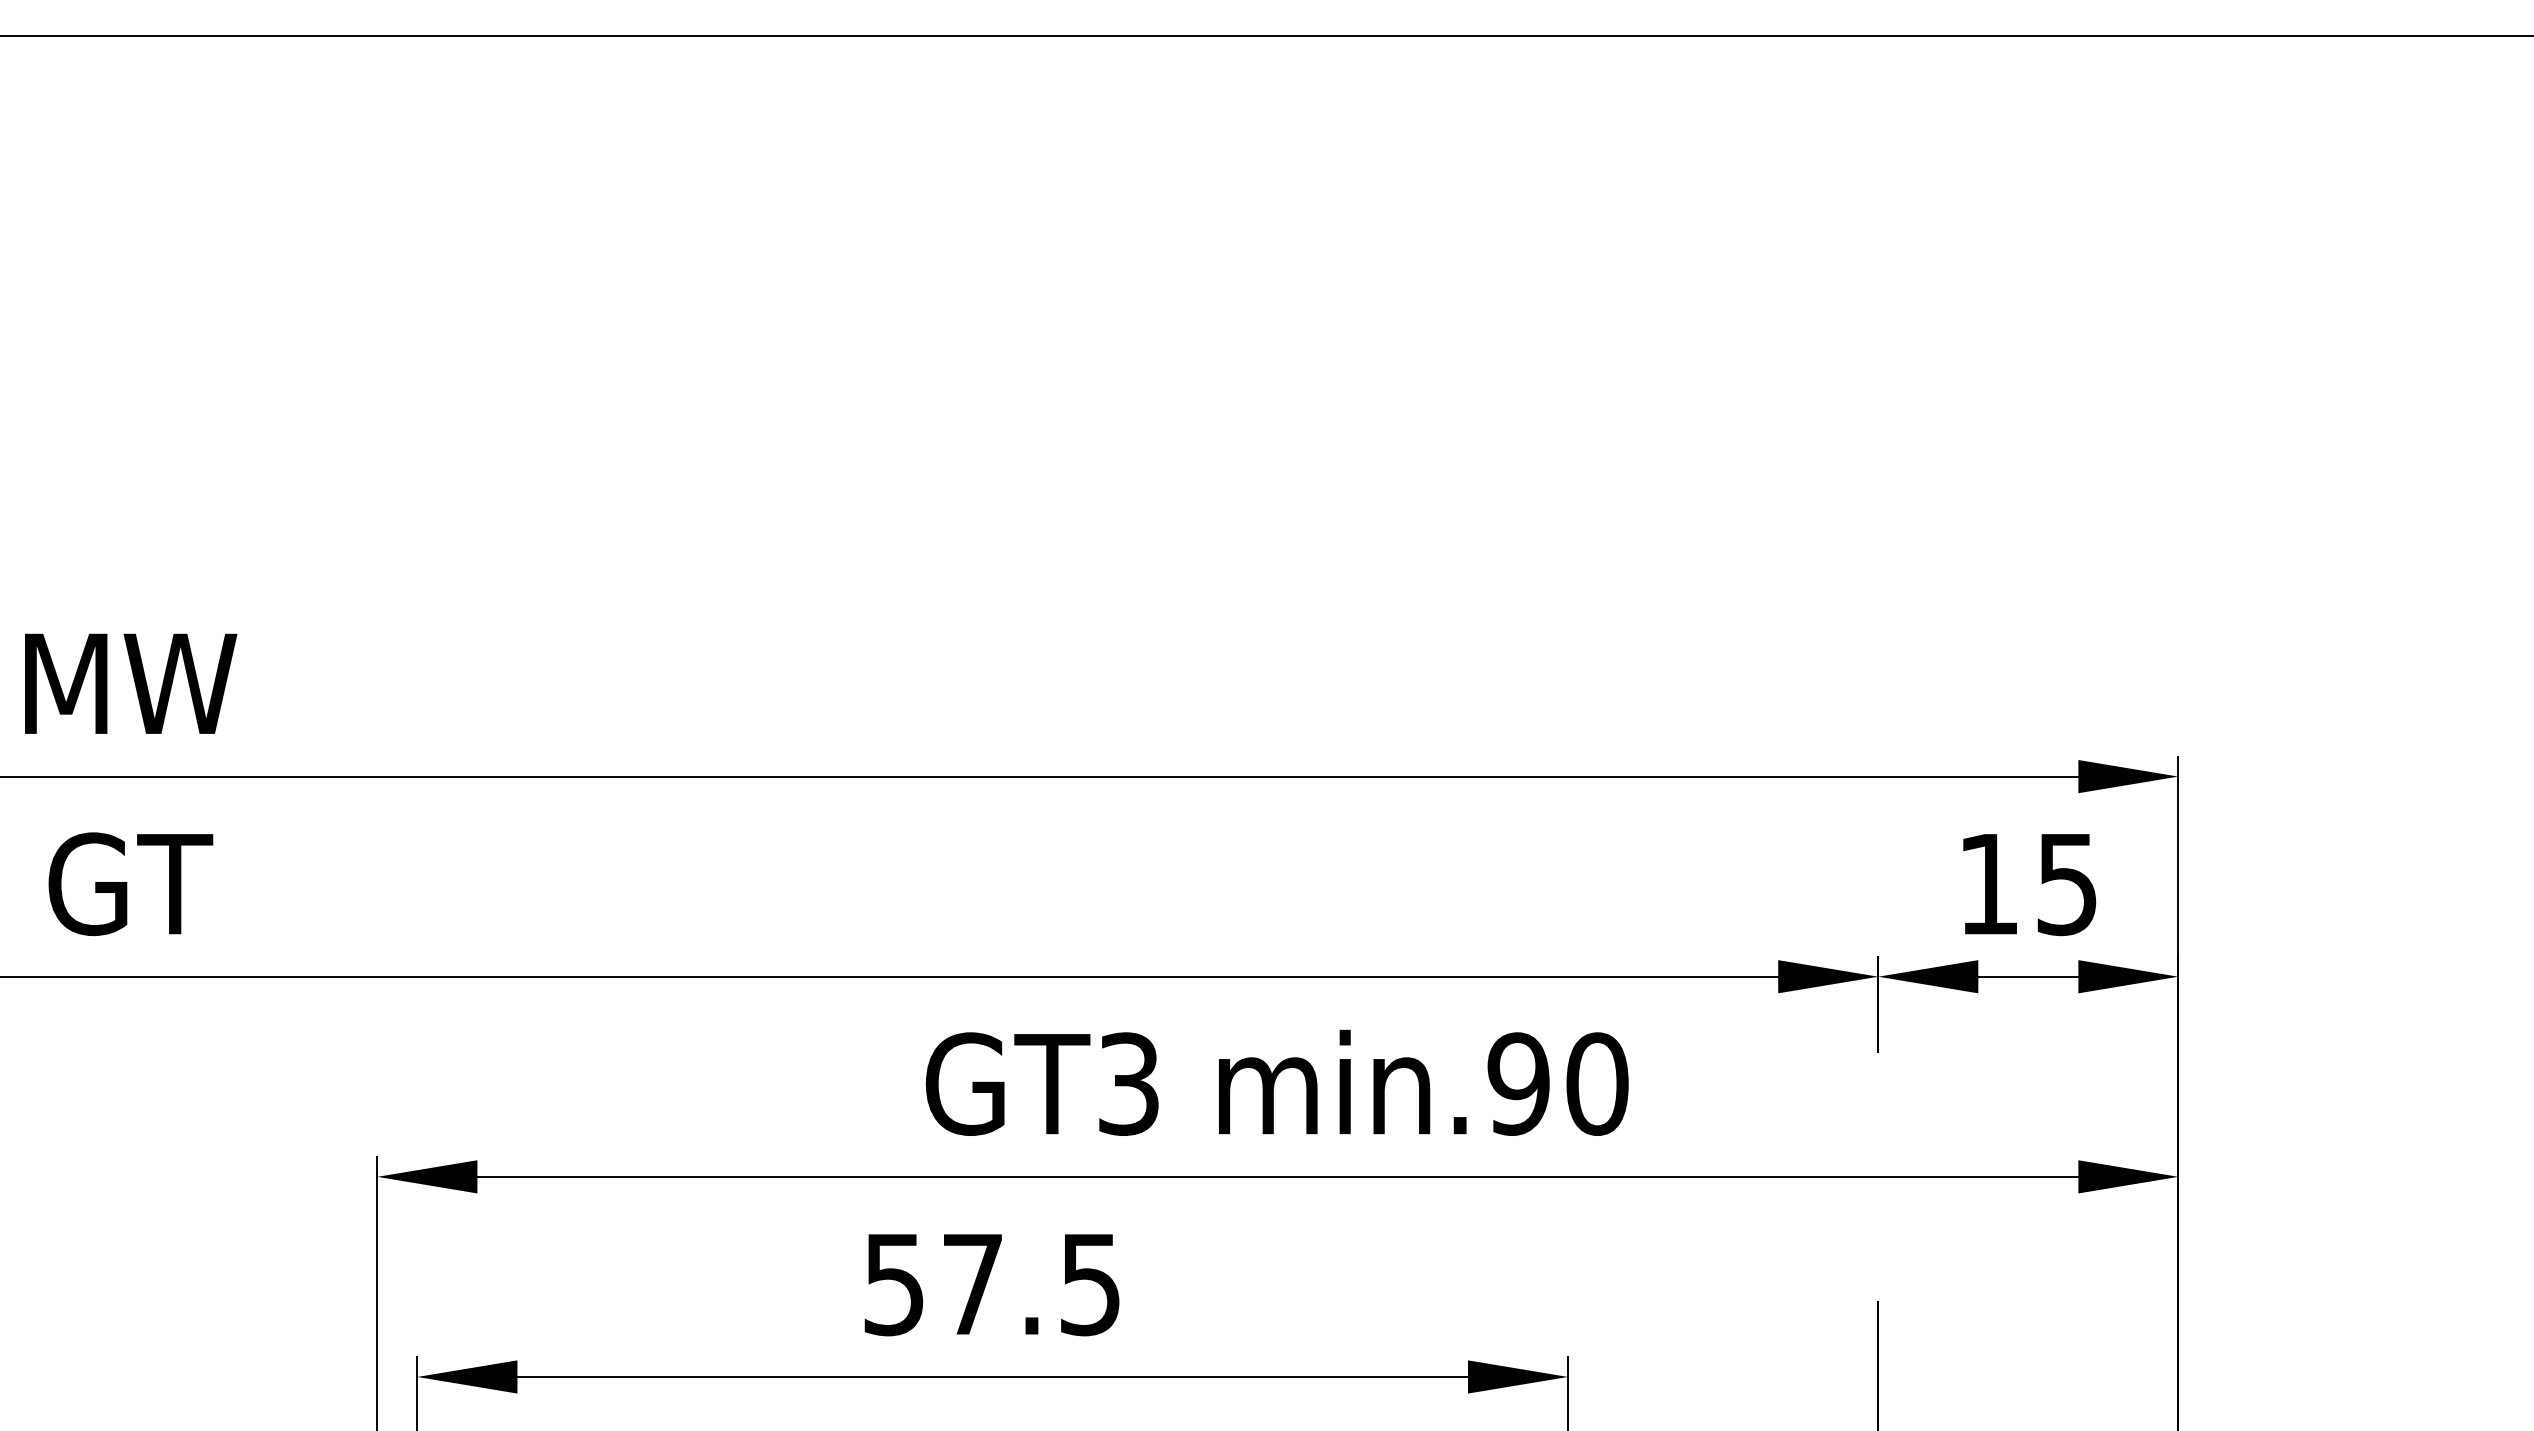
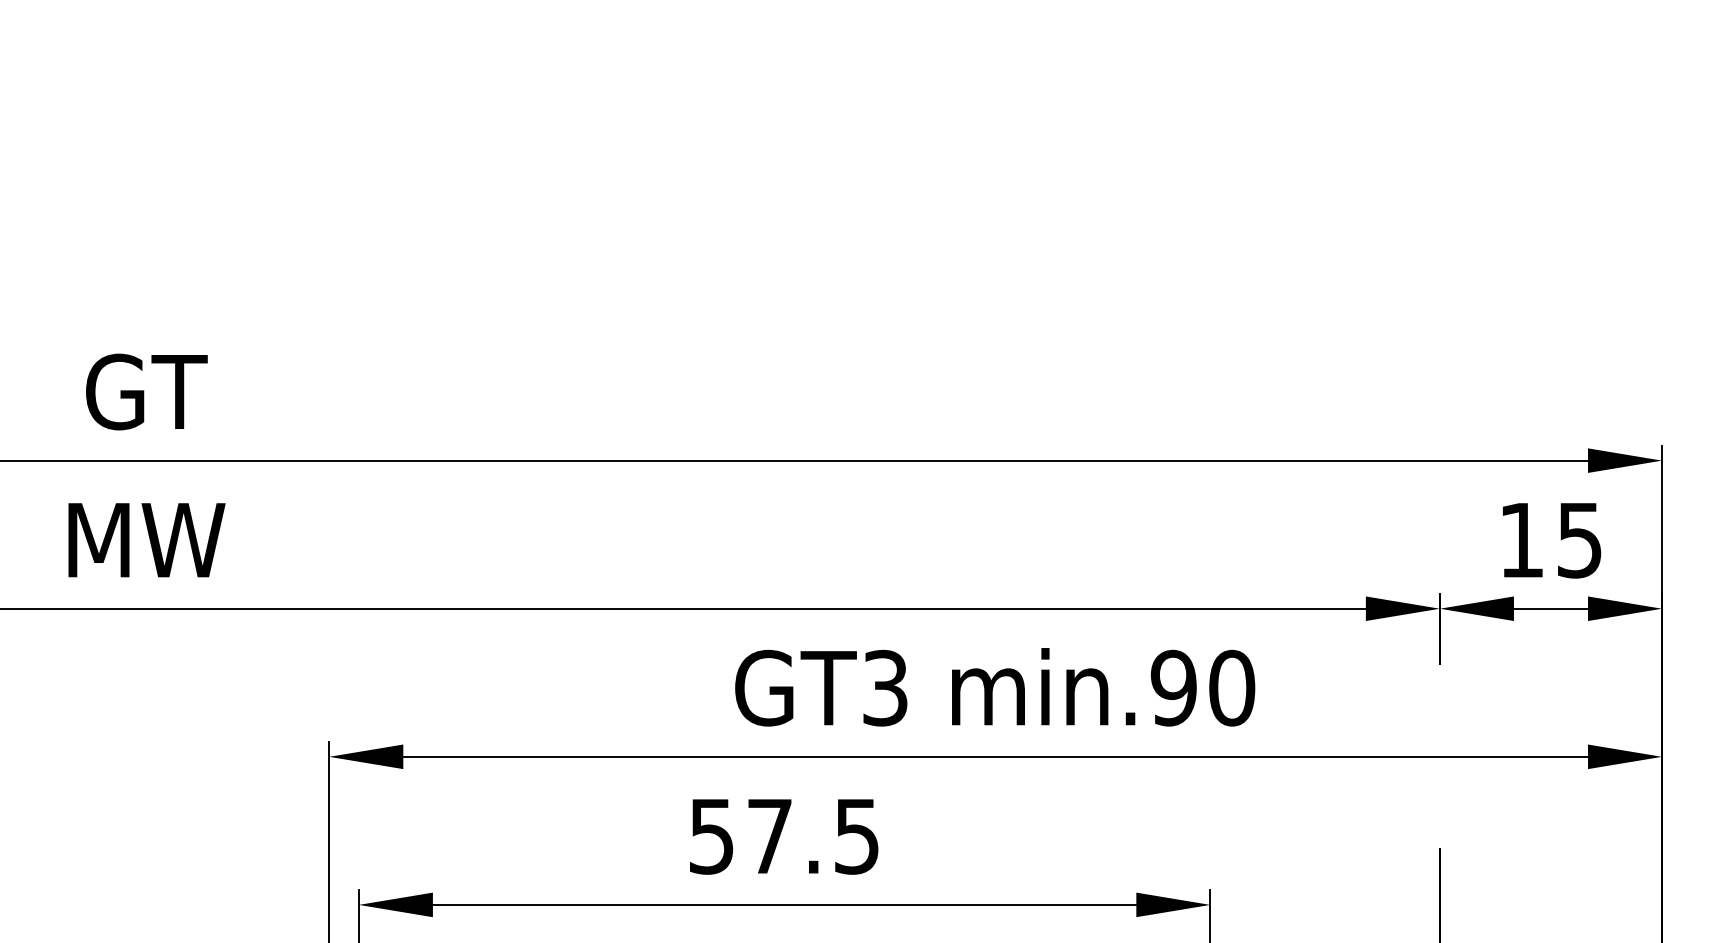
text: (131, 683) -> (147, 391), MW -> GT
text: (131, 884) -> (147, 540), GT -> MW

